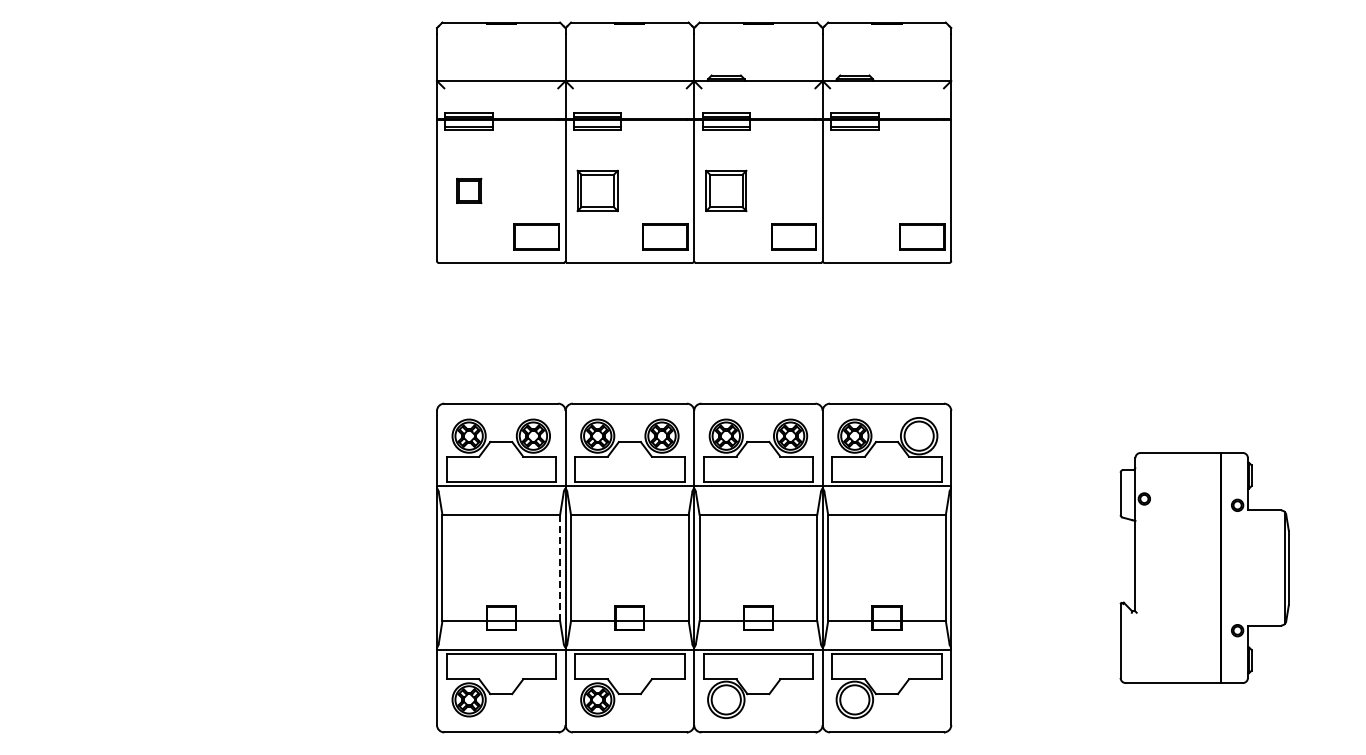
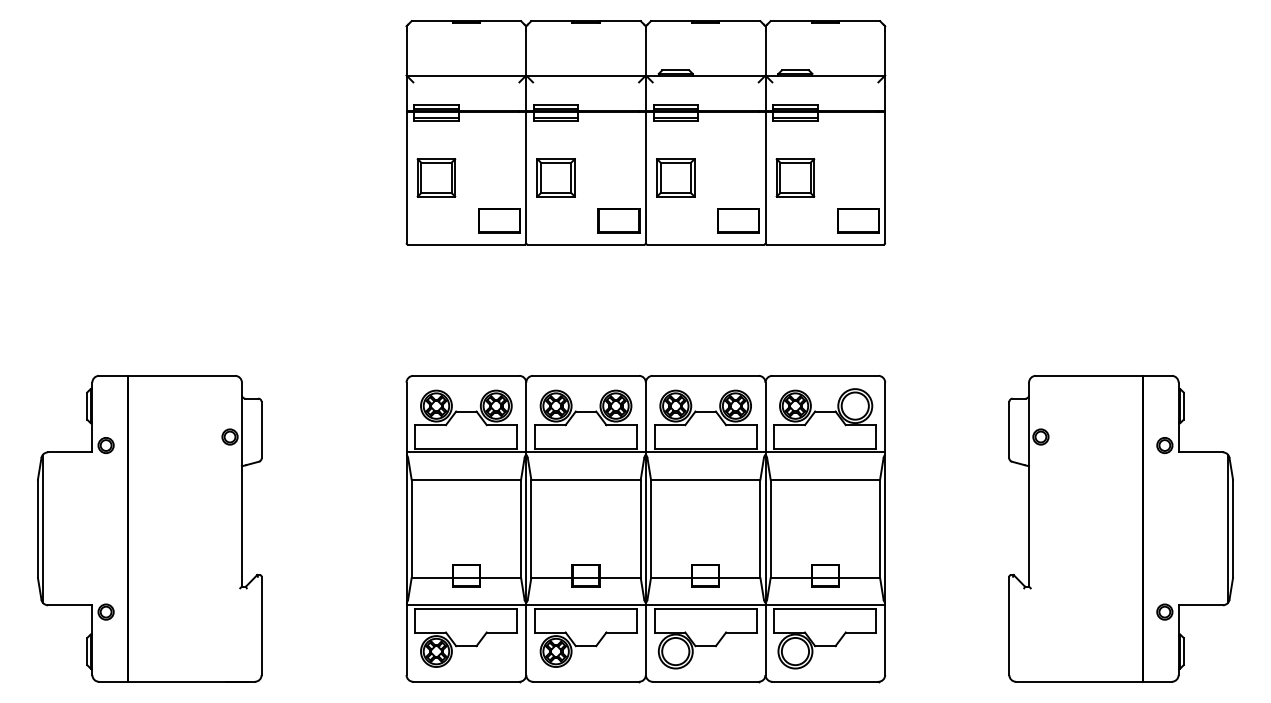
part: (469, 190) -> (436, 177), size x1.67
part: (854, 190) -> (795, 177), added
part: (161, 567) -> (150, 528), added
part: (1204, 567) -> (1120, 528), size x1.43
line: (560, 568) -> (521, 529), dashed -> solid

